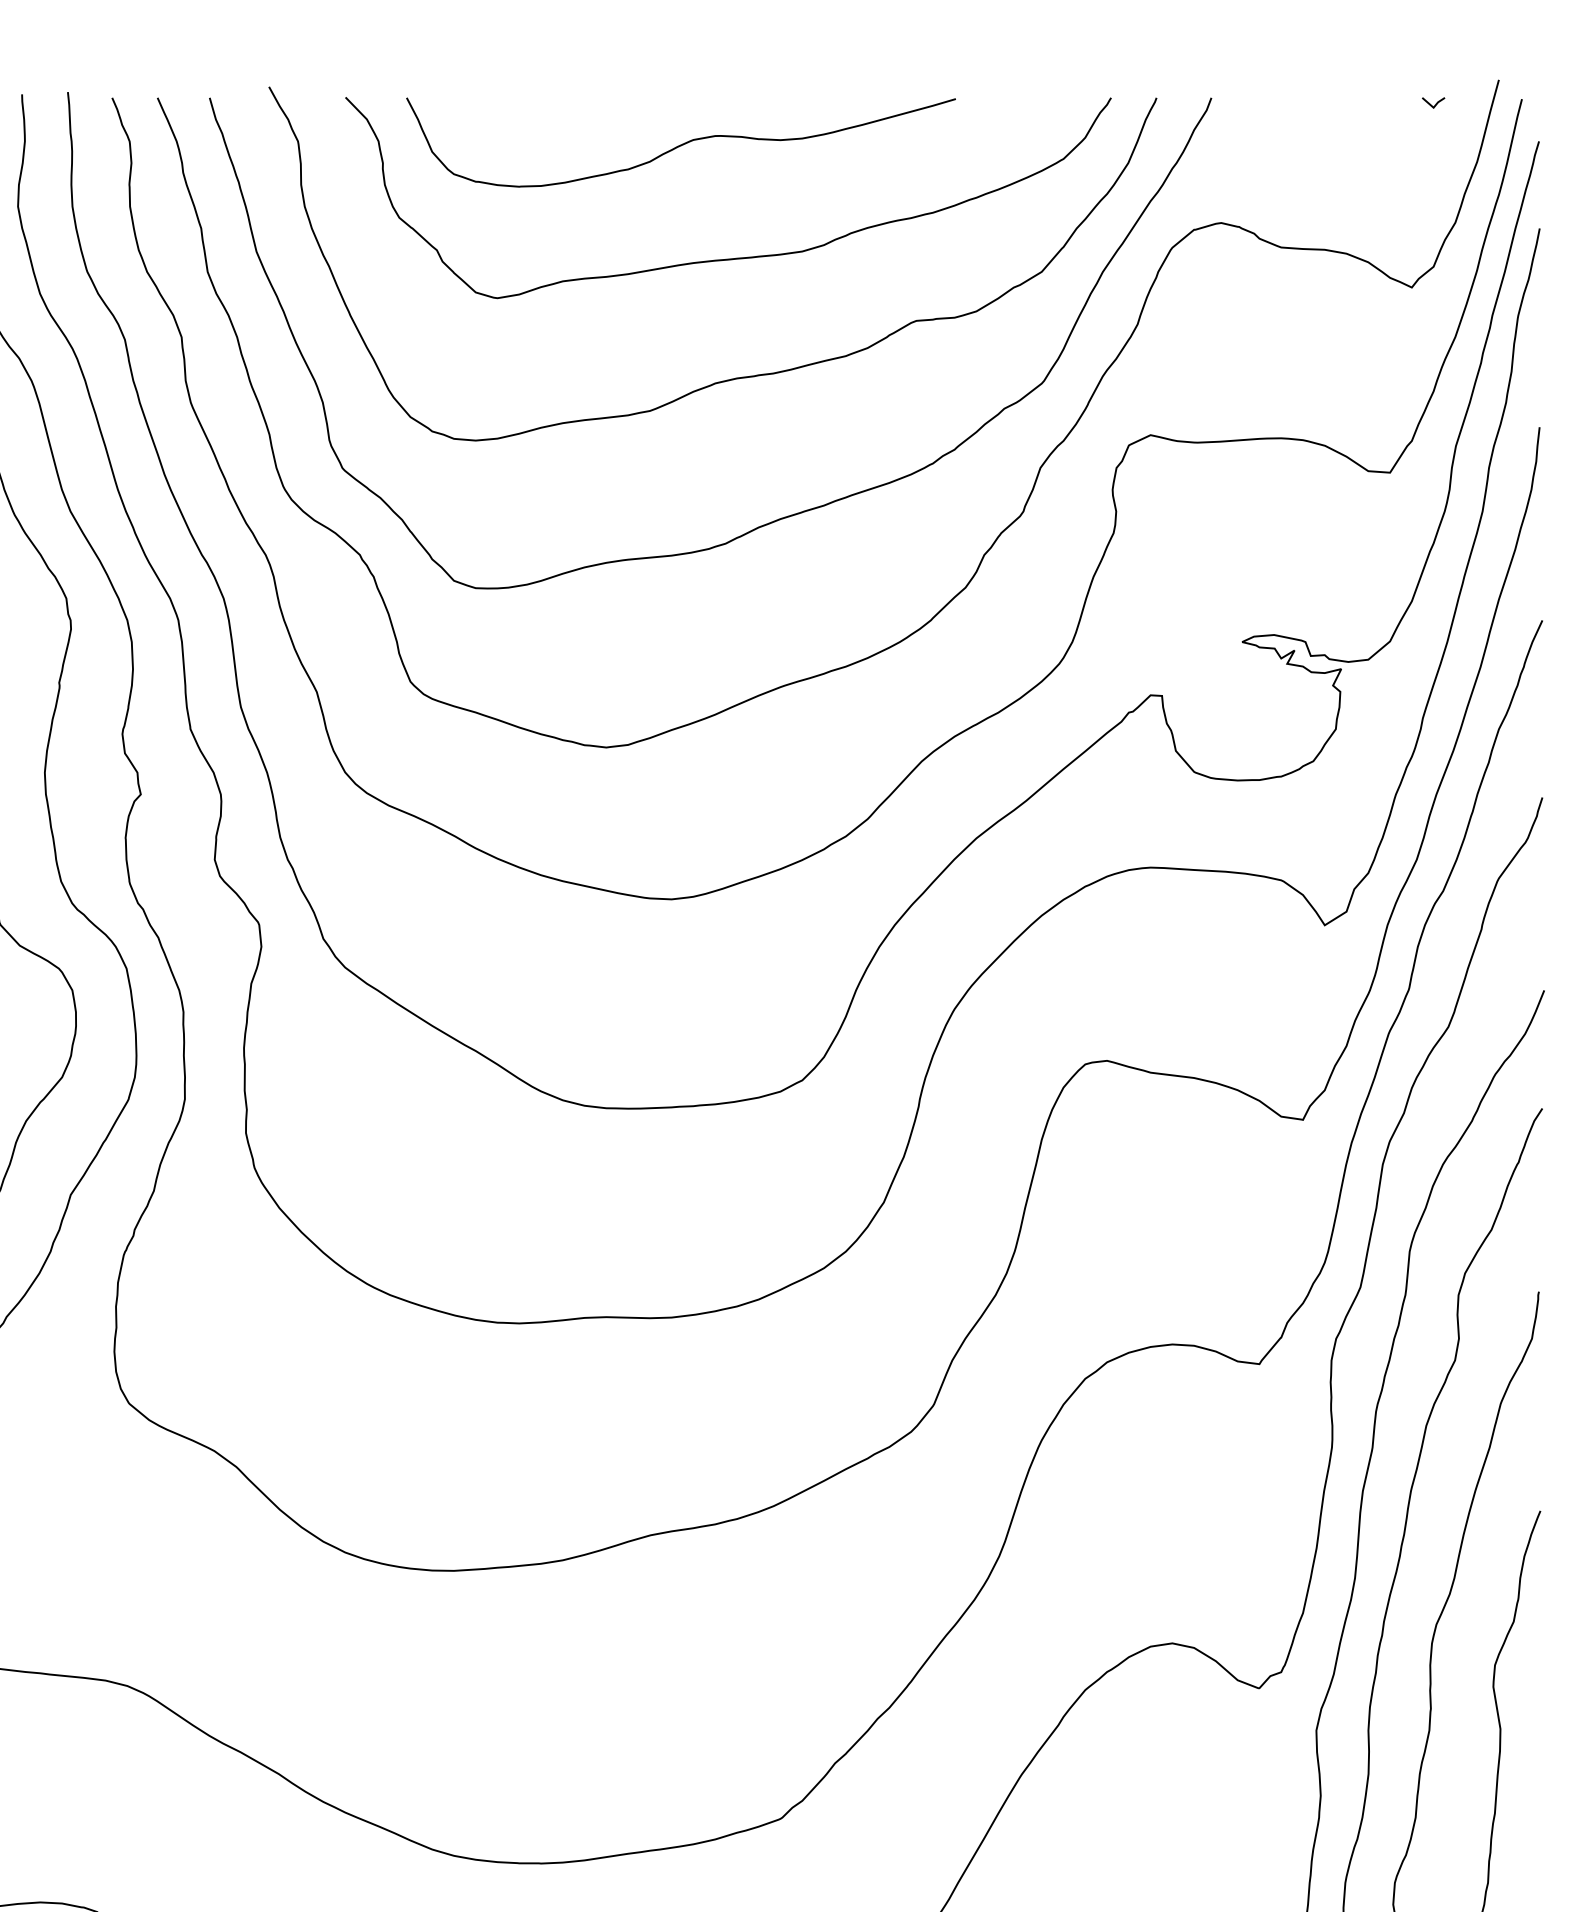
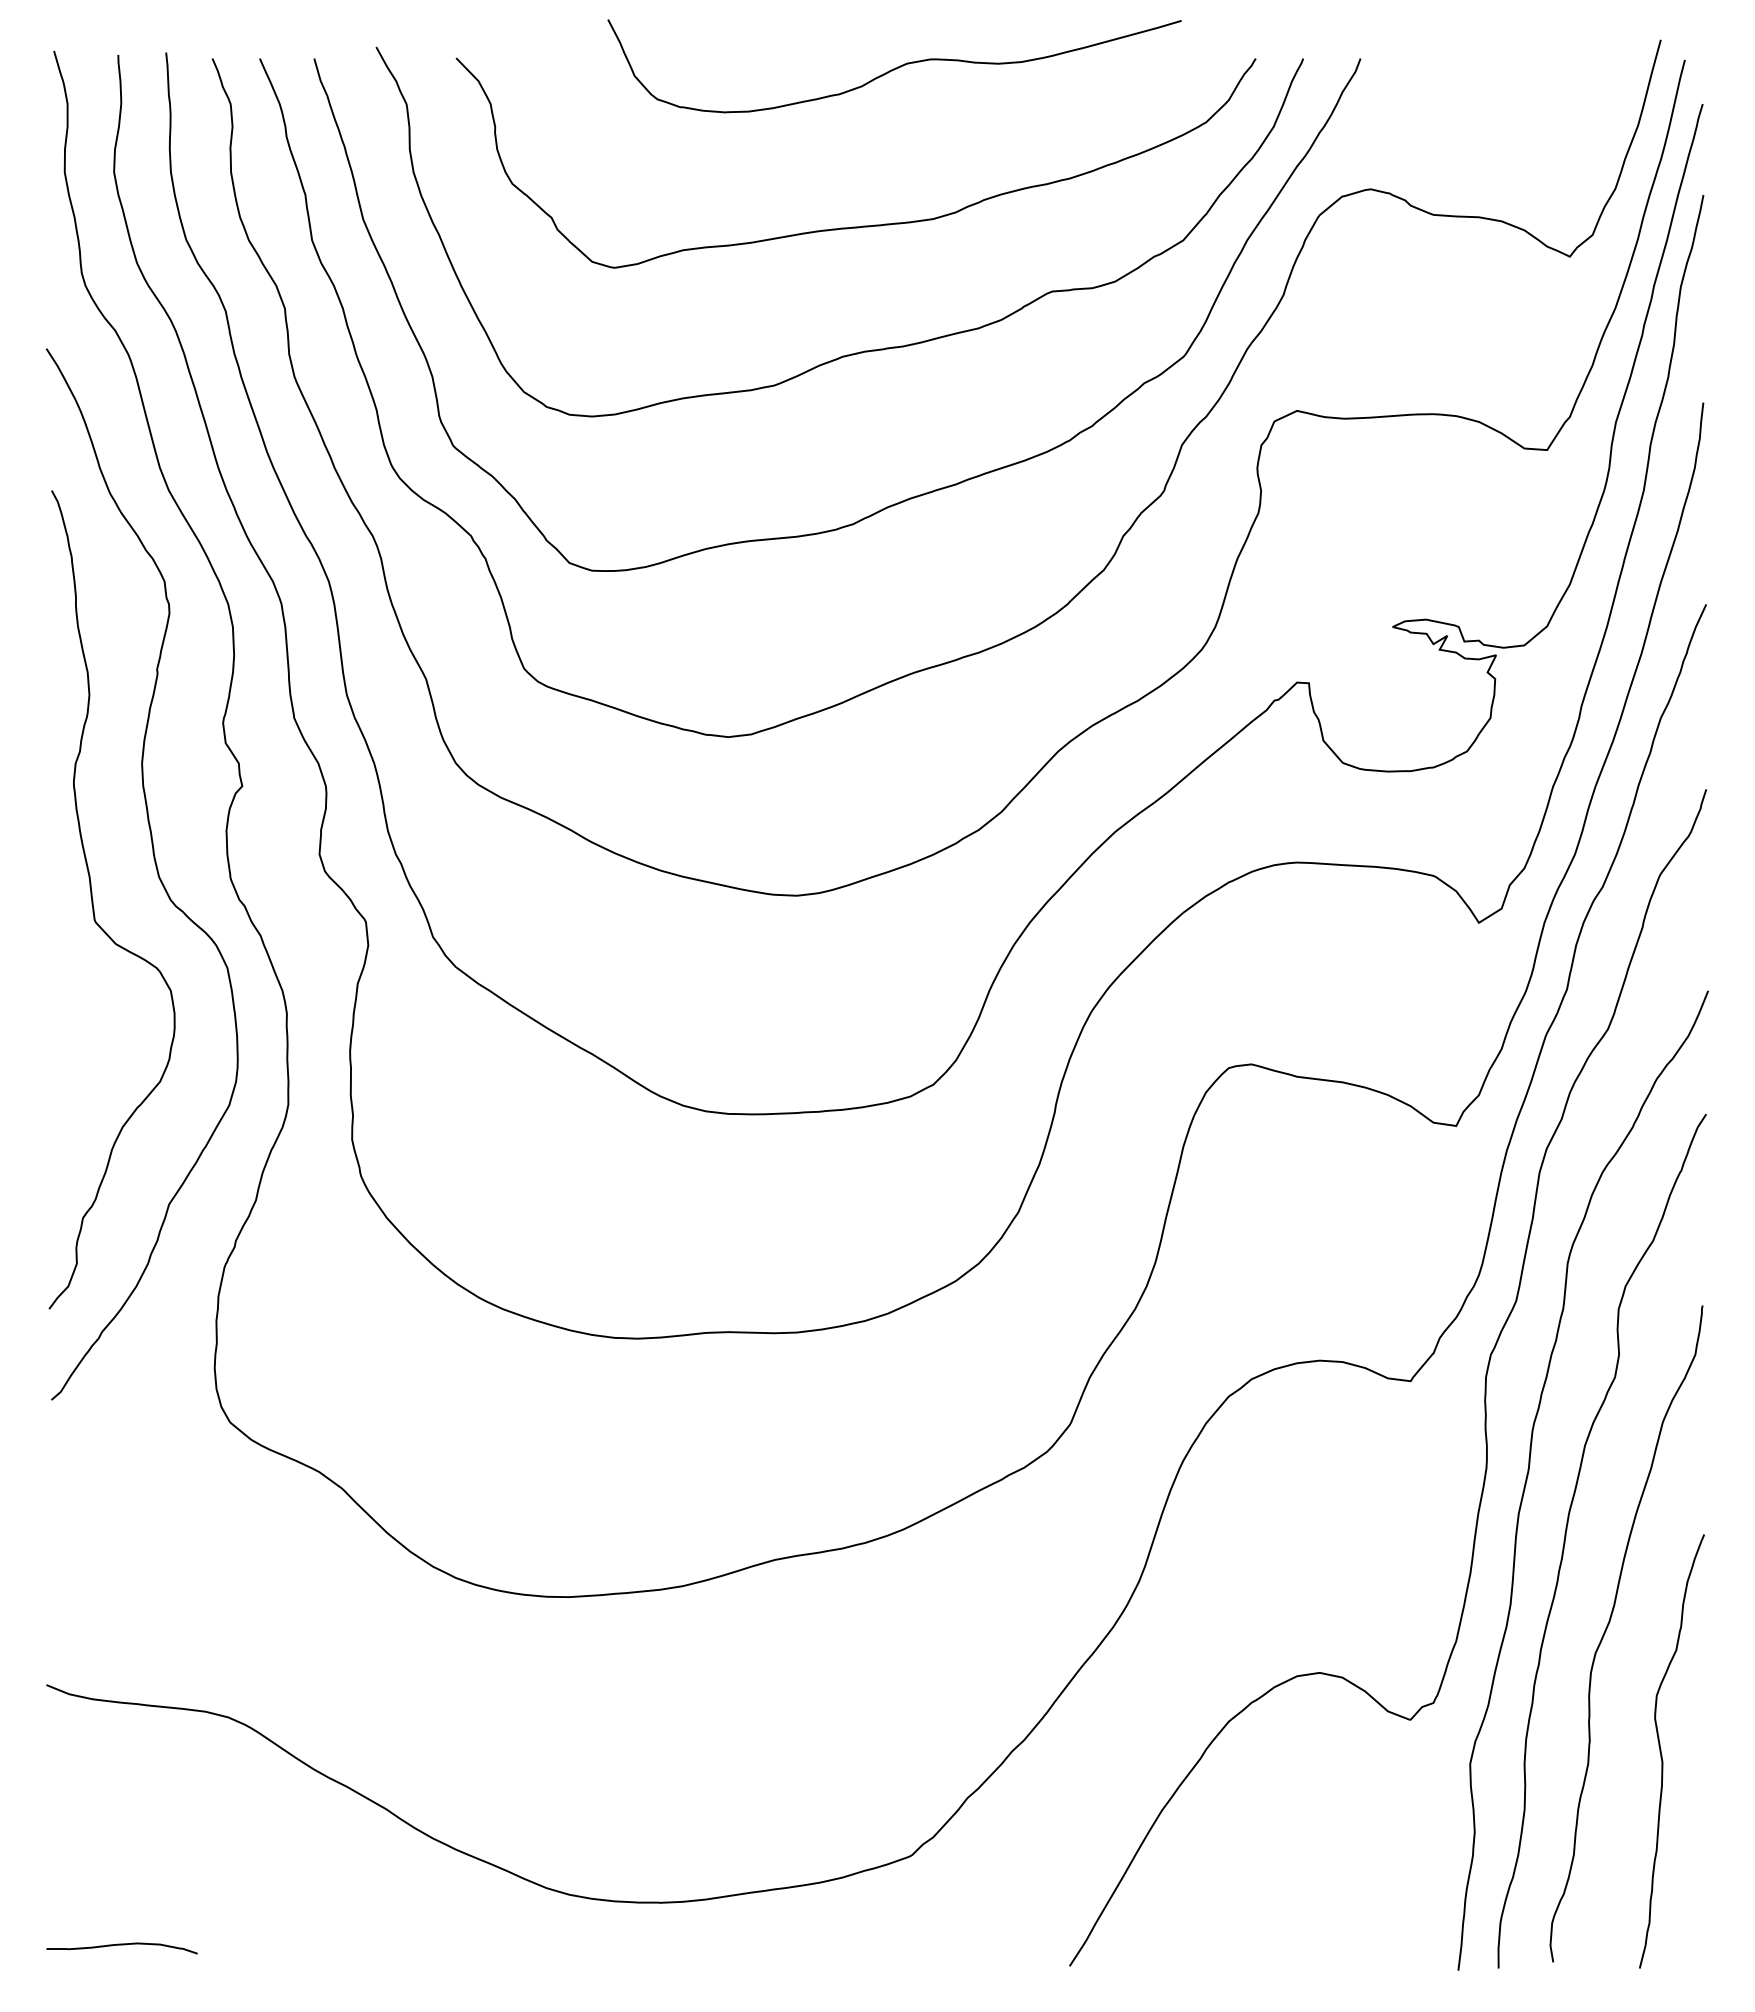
line: (1431, 104) -> (1590, 65), removed
curve: (681, 143) -> (895, 67), moved

